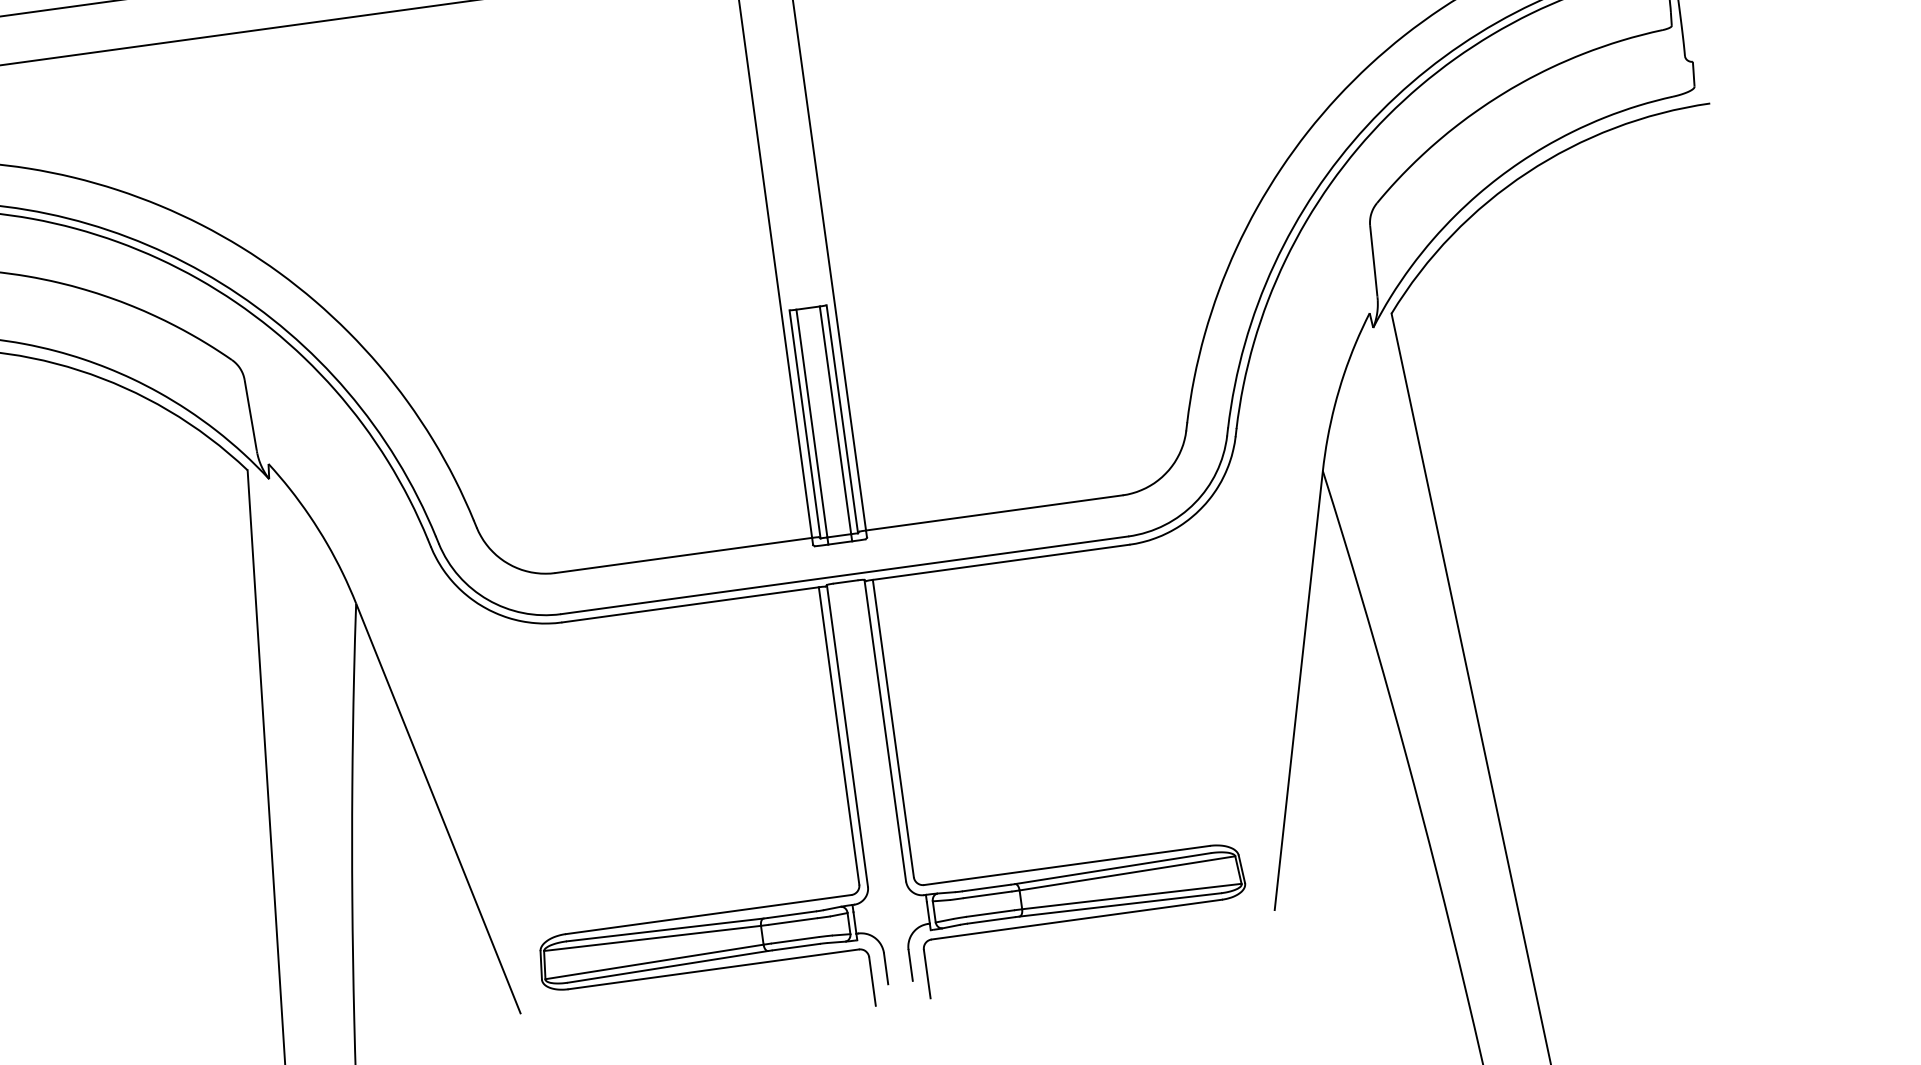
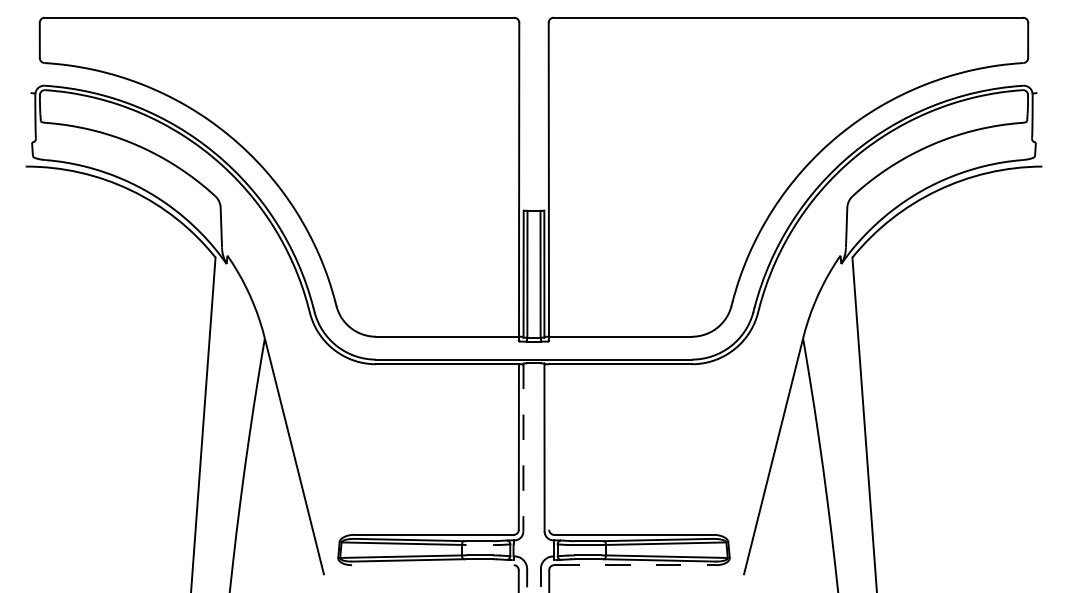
line: (893, 727) -> (549, 446), removed
line: (847, 735) -> (523, 447), solid -> dashed
line: (792, 920) -> (479, 544), removed
line: (1077, 920) -> (635, 565), solid -> dashed
line: (713, 970) -> (432, 565), removed

